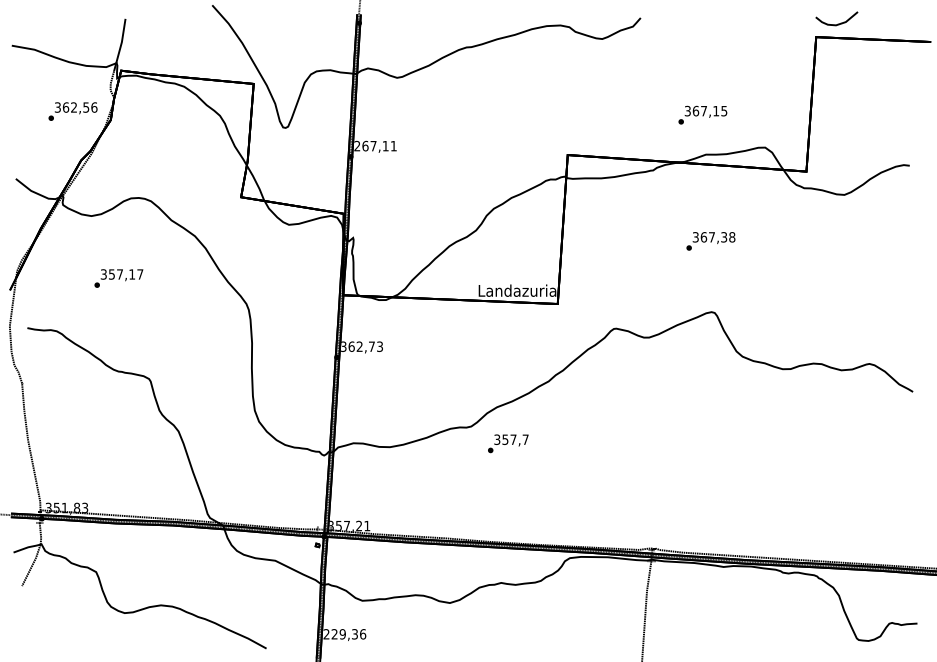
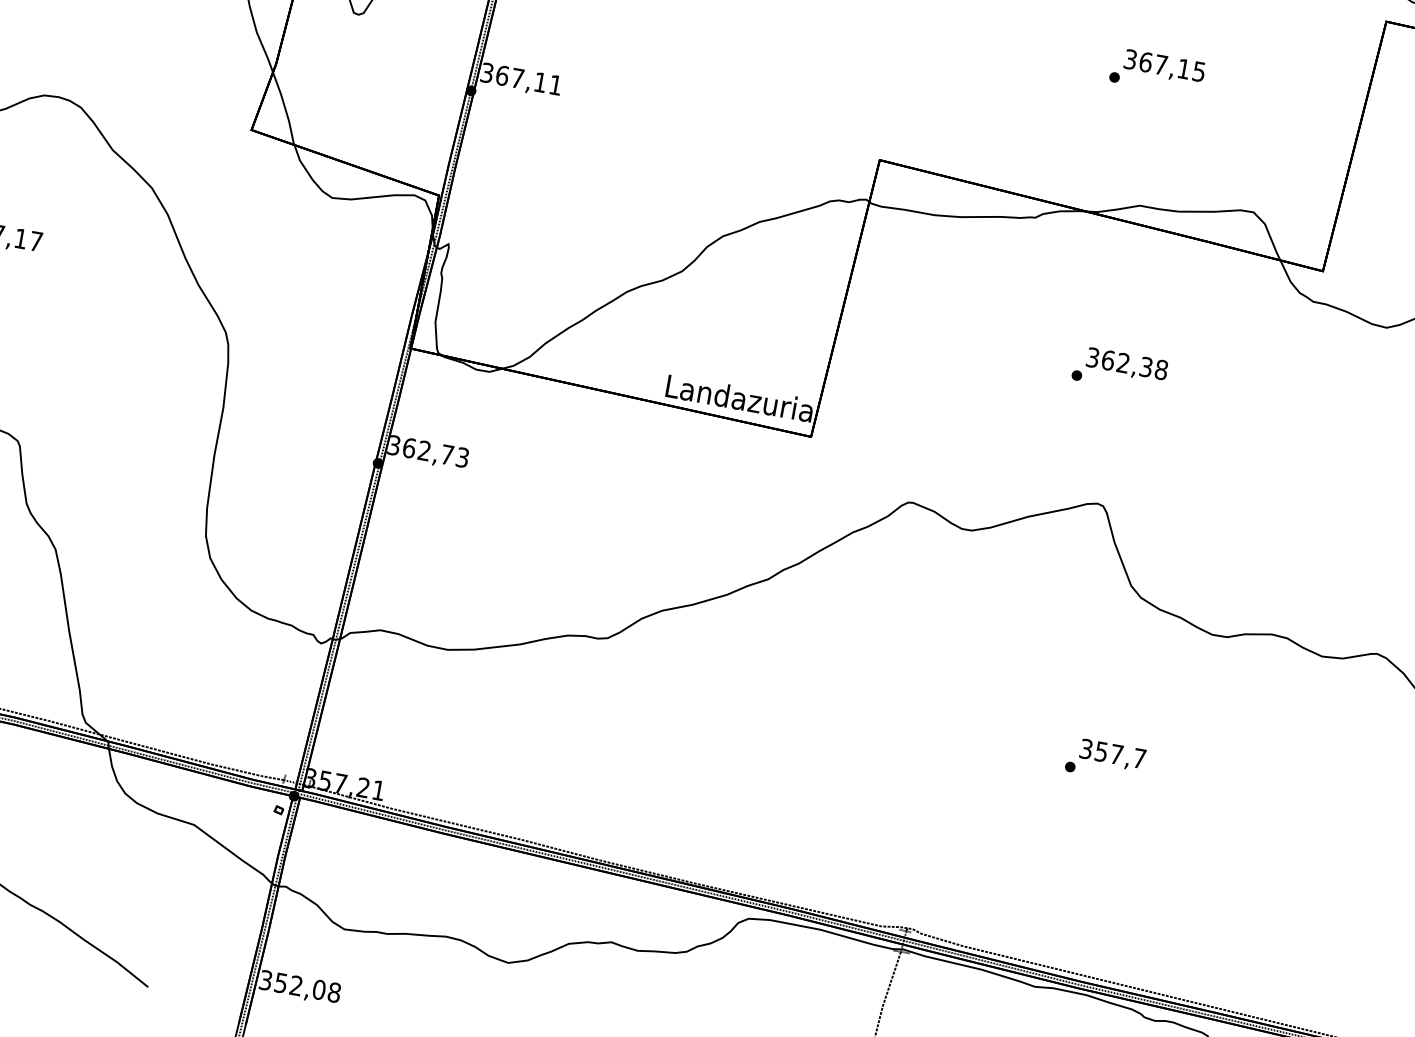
text: (702, 114) -> (1157, 70), moved
text: (357, 146) -> (487, 73), 267,11 -> 367,11
text: (711, 237) -> (1122, 363), 367,38 -> 362,38
text: (508, 443) -> (1106, 759), moved
text: (344, 634) -> (299, 986), 229,36 -> 352,08

